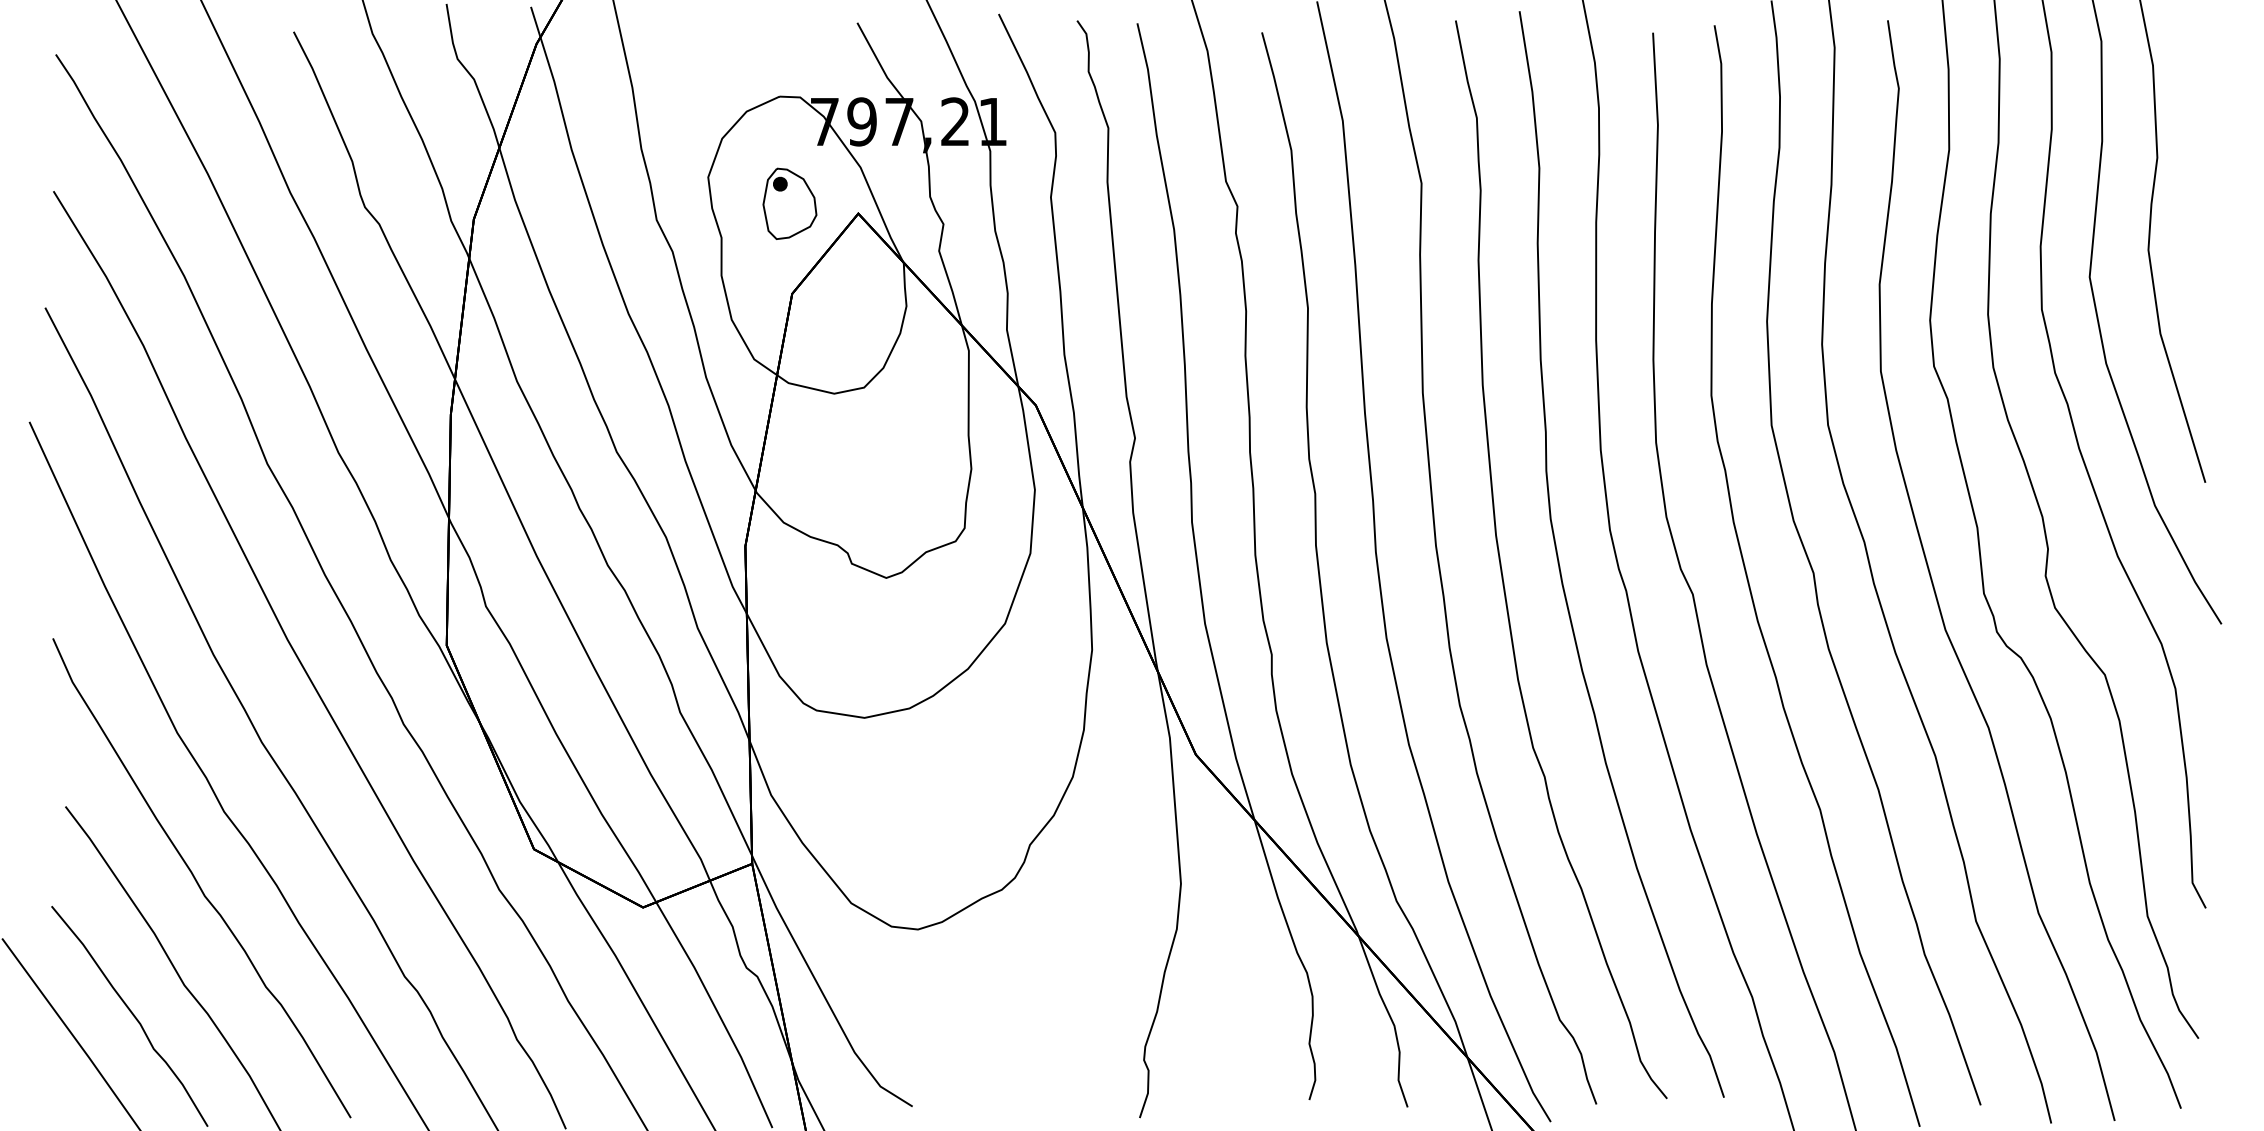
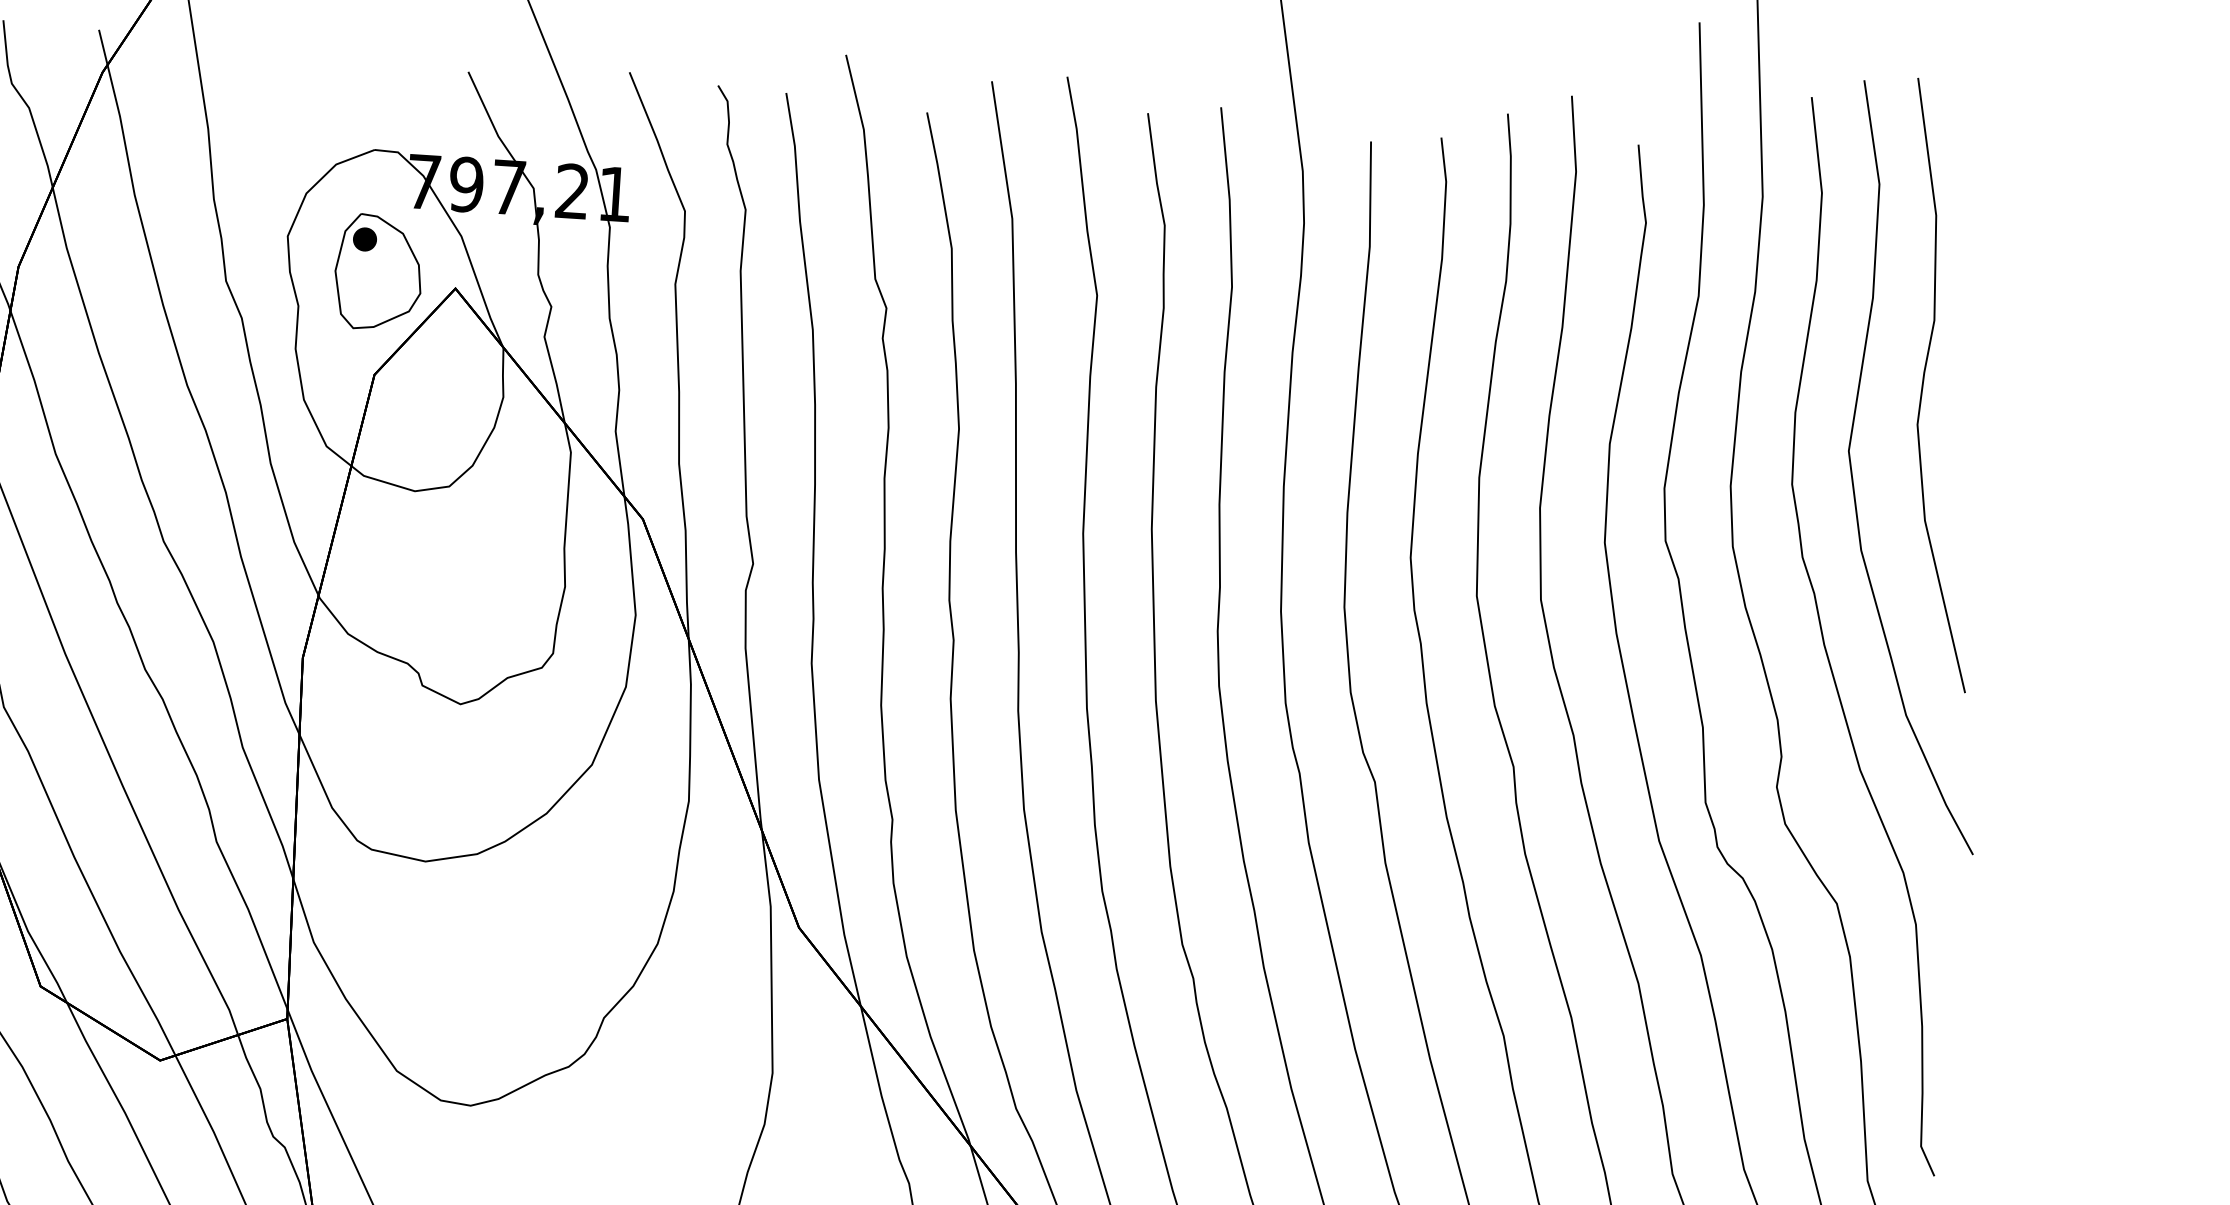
part: (789, 203) -> (378, 272), size x1.43

